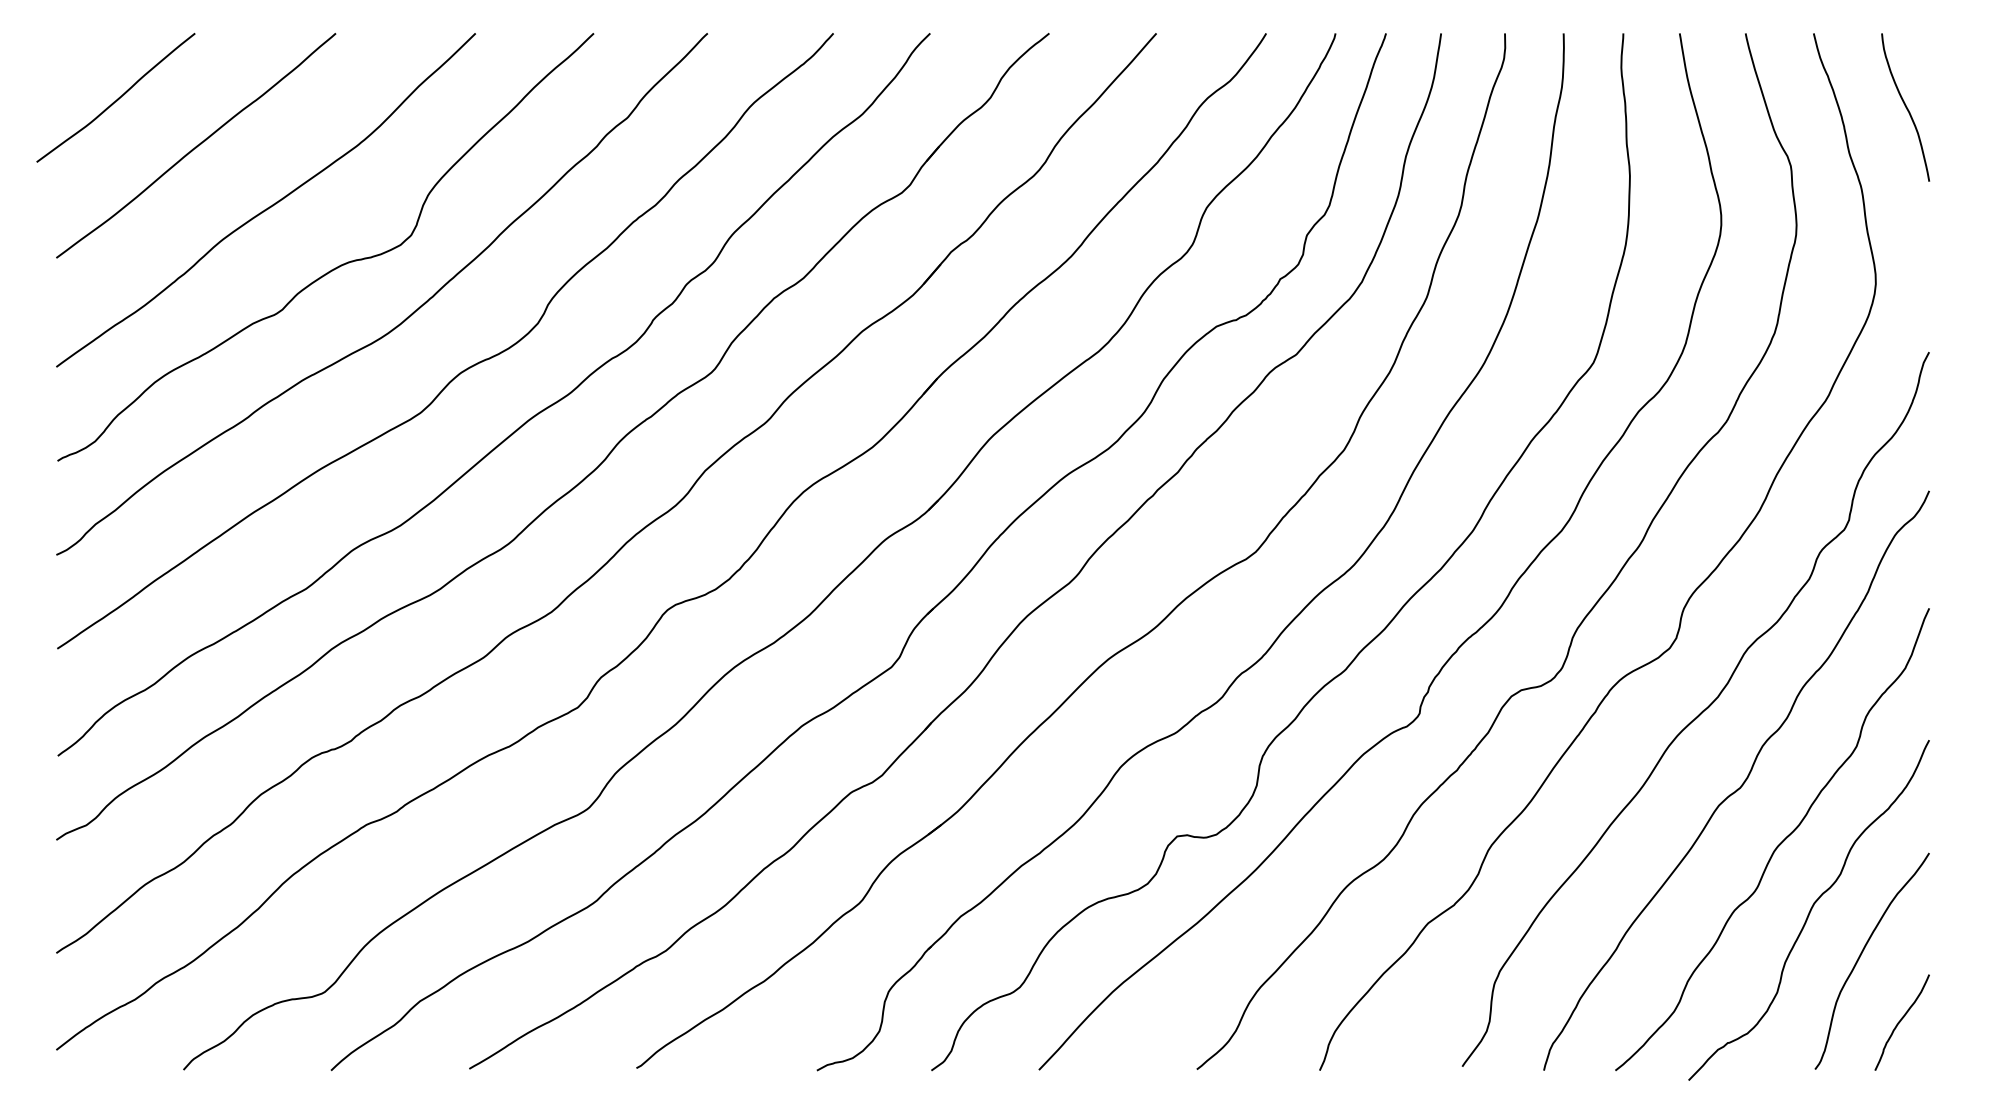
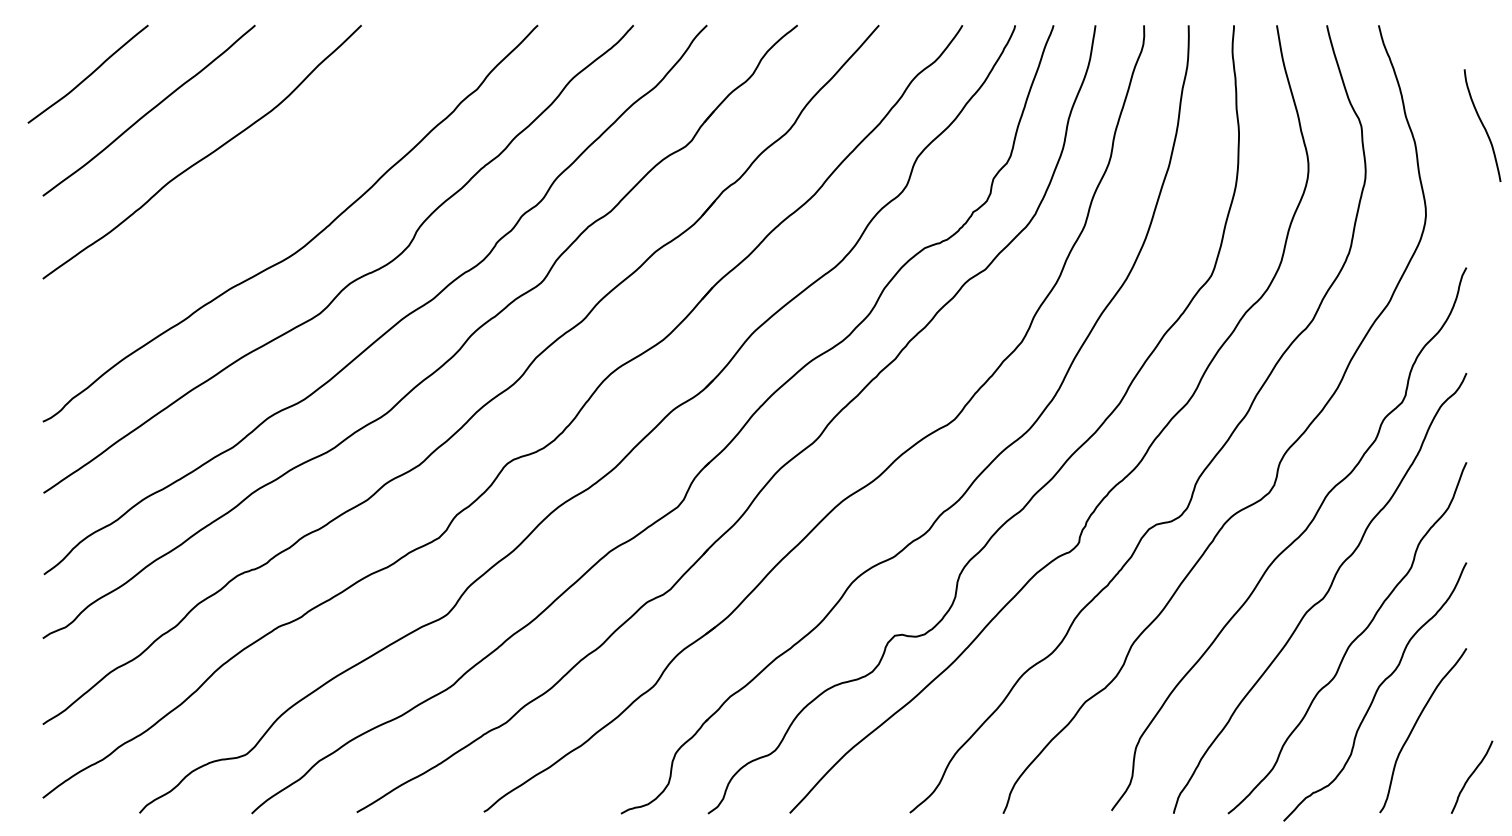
curve: (1905, 107) -> (1482, 125), moved
curve: (336, 266) -> (255, 202), removed
curve: (1901, 1021) -> (1471, 776), moved

